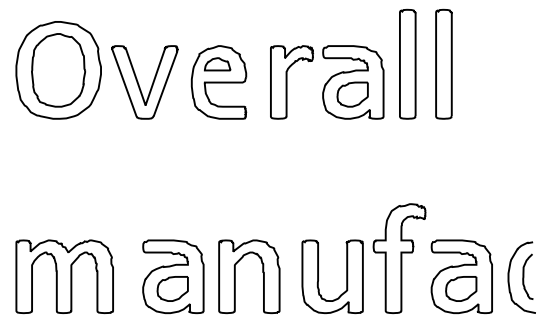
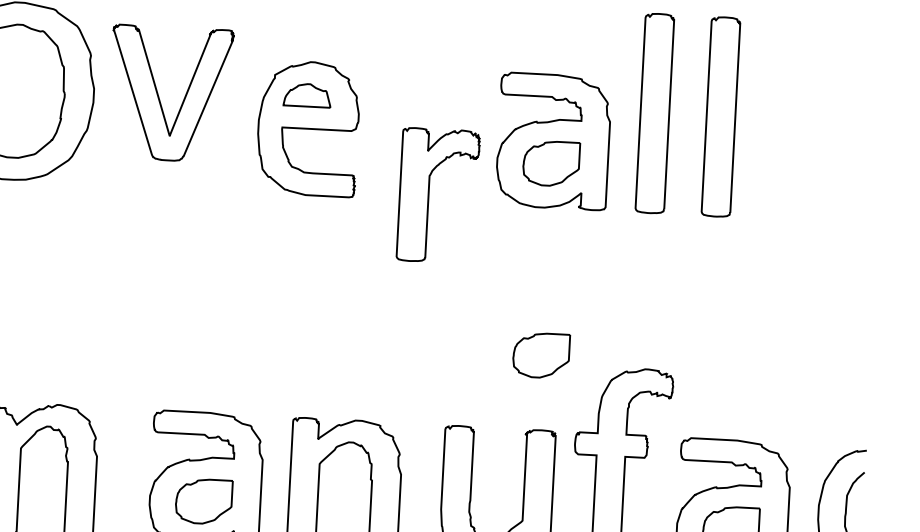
part: (144, 82) -> (169, 93), moved
part: (291, 82) -> (437, 195), moved
part: (352, 199) -> (540, 355), added

